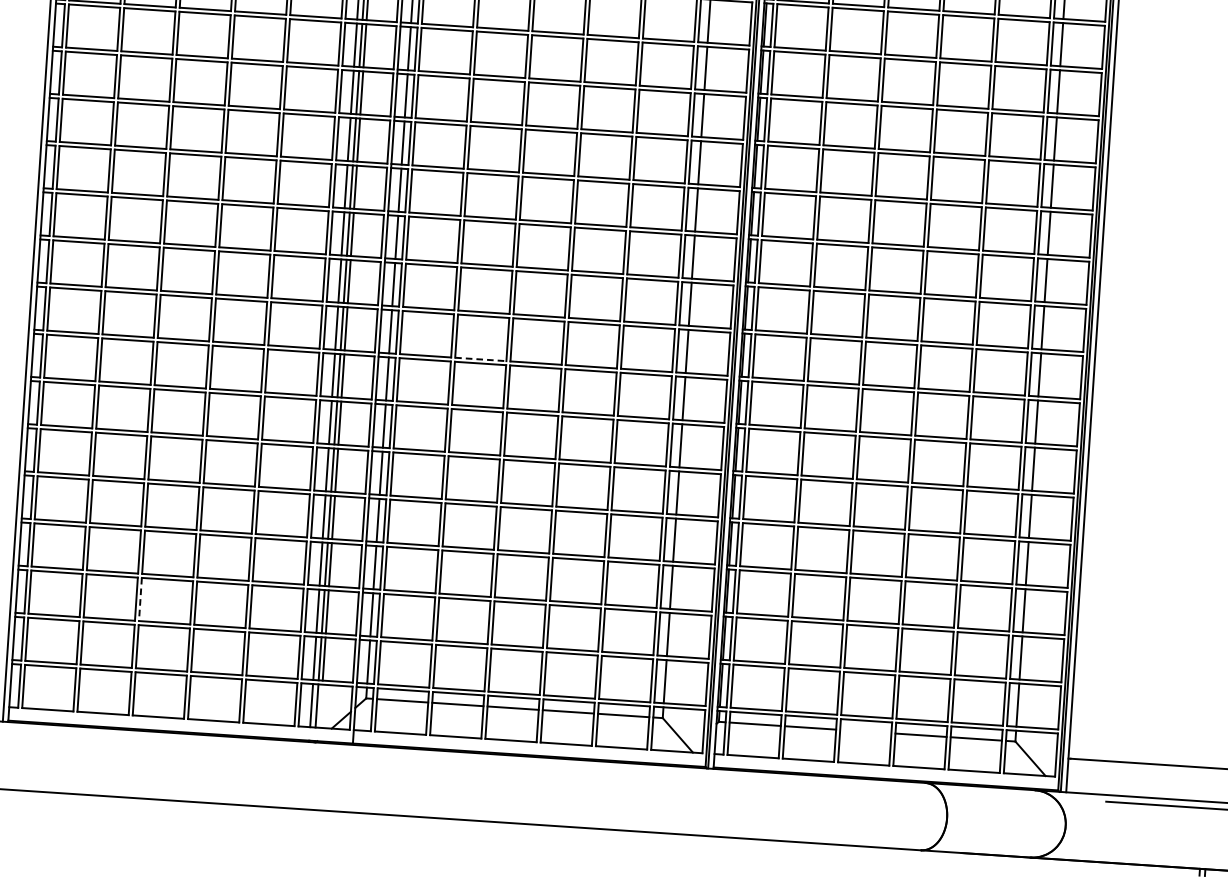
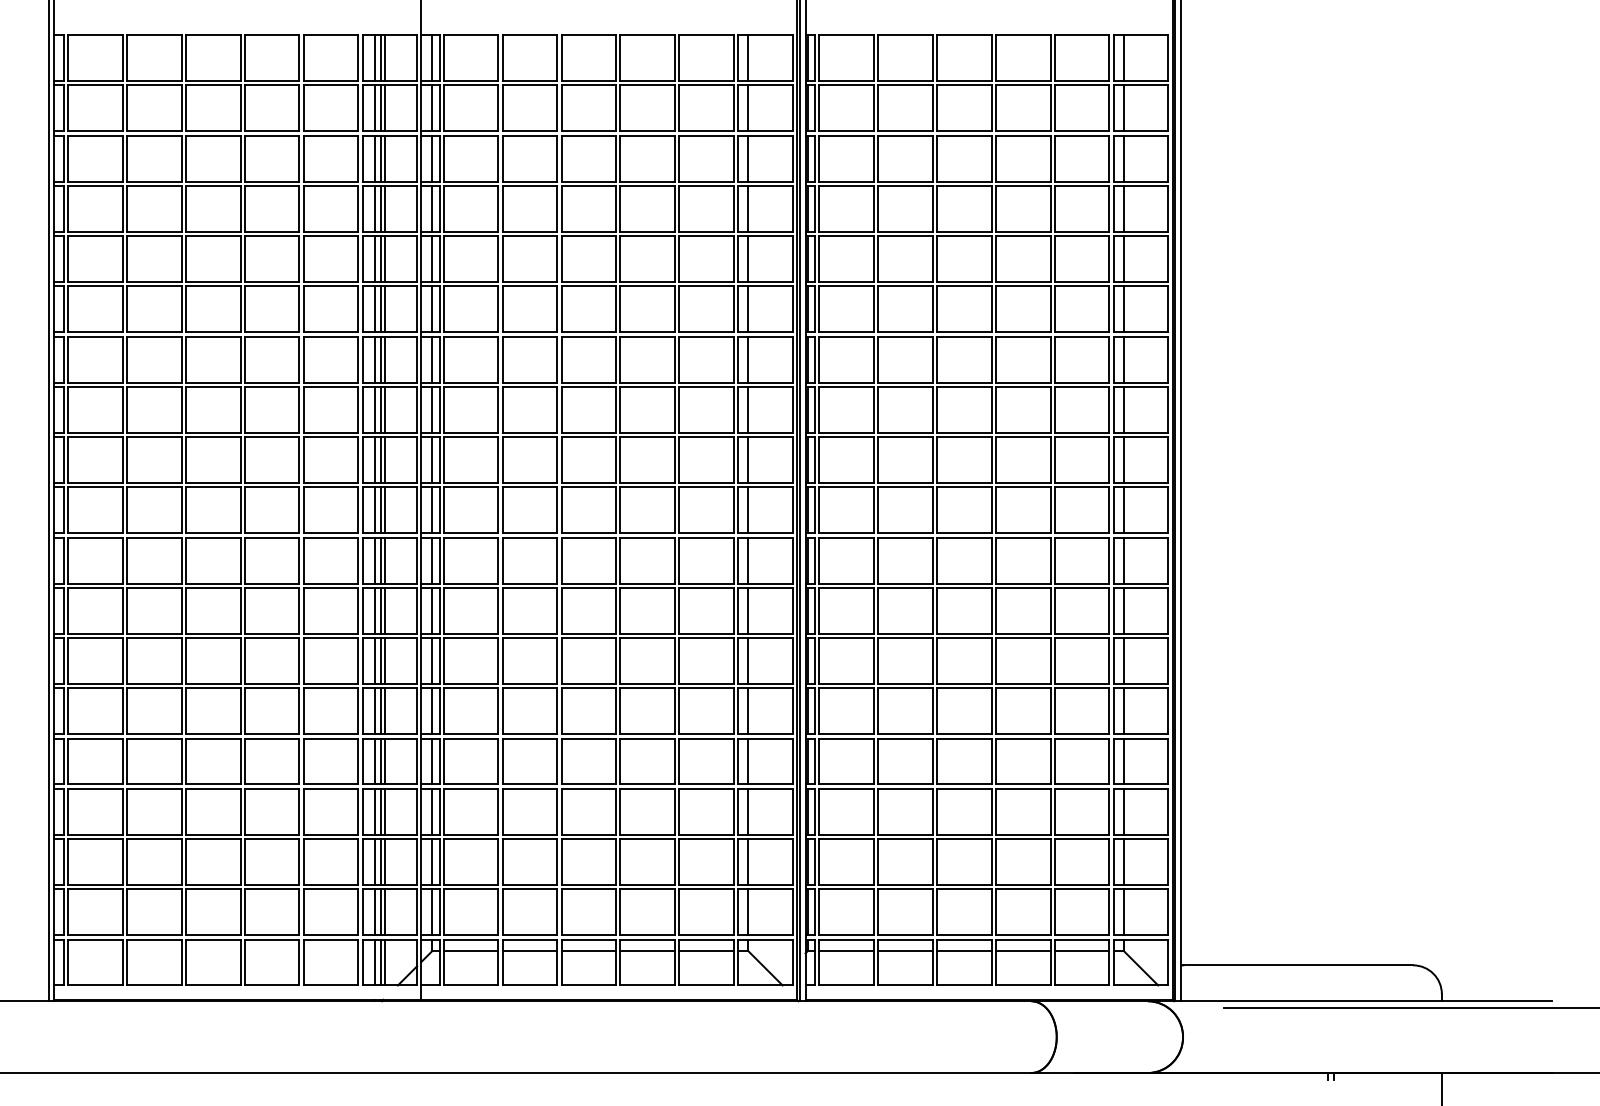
line: (481, 359) -> (530, 583), dashed -> solid
line: (140, 599) -> (186, 862), dashed -> solid
line: (321, 706) -> (385, 962), added
line: (865, 732) -> (964, 951), added

